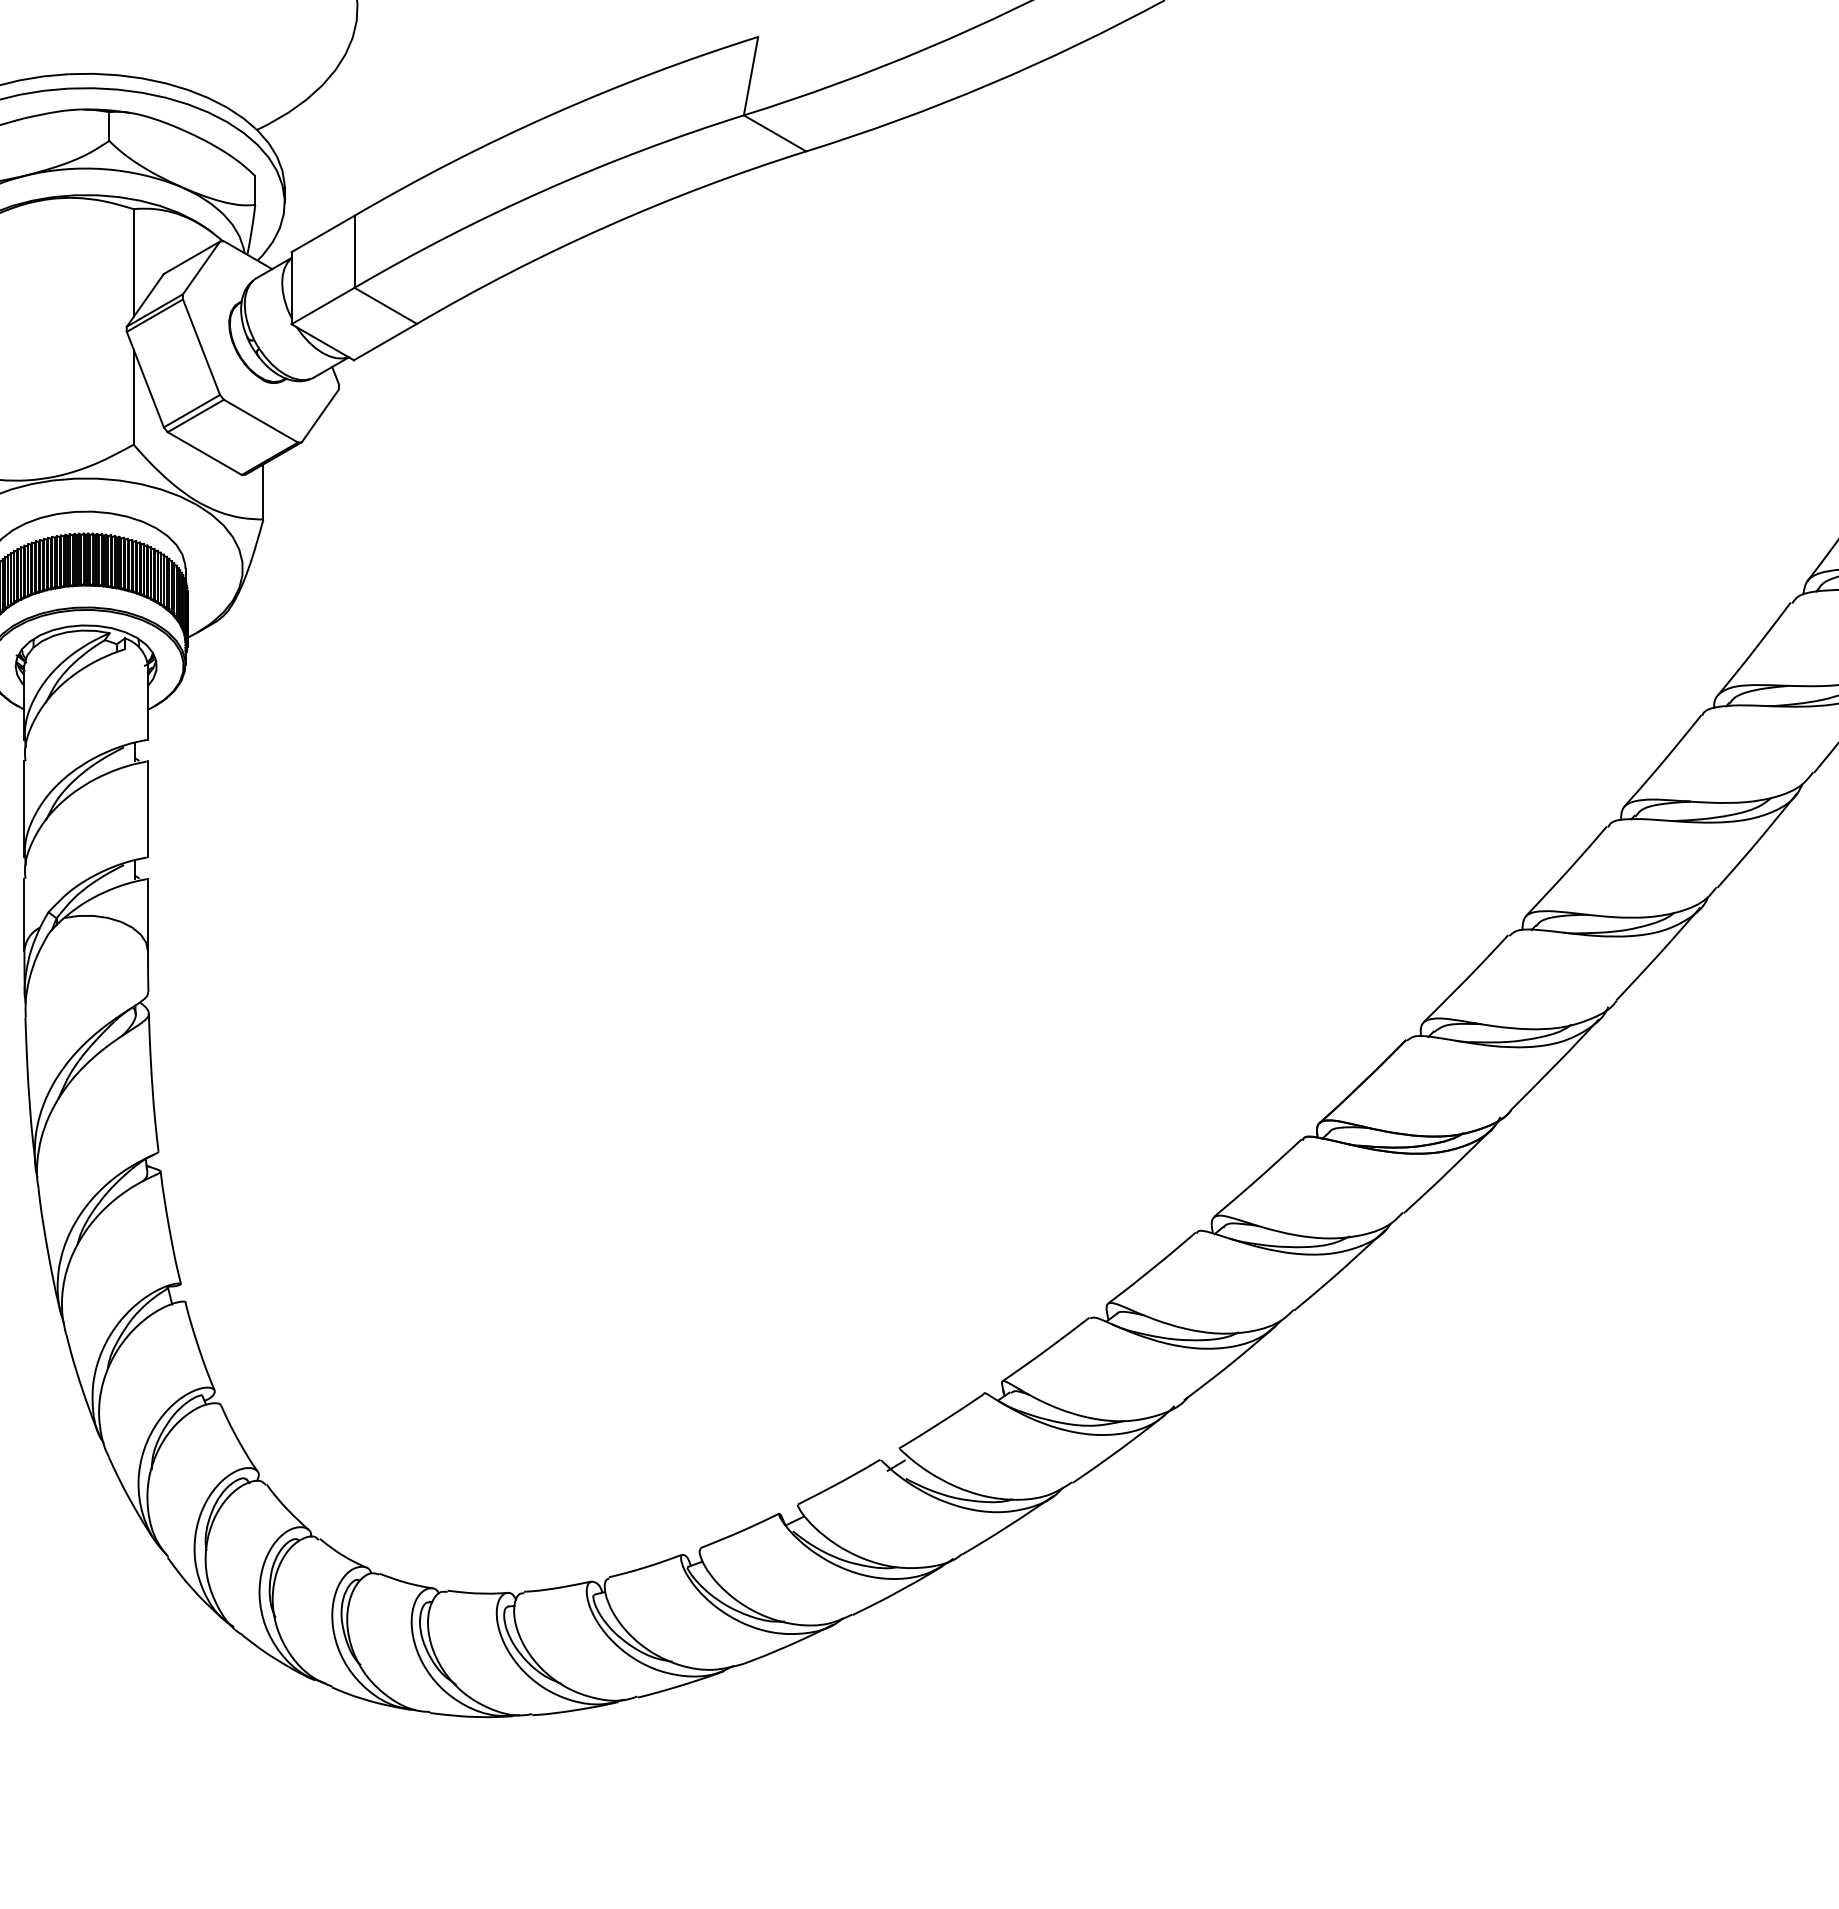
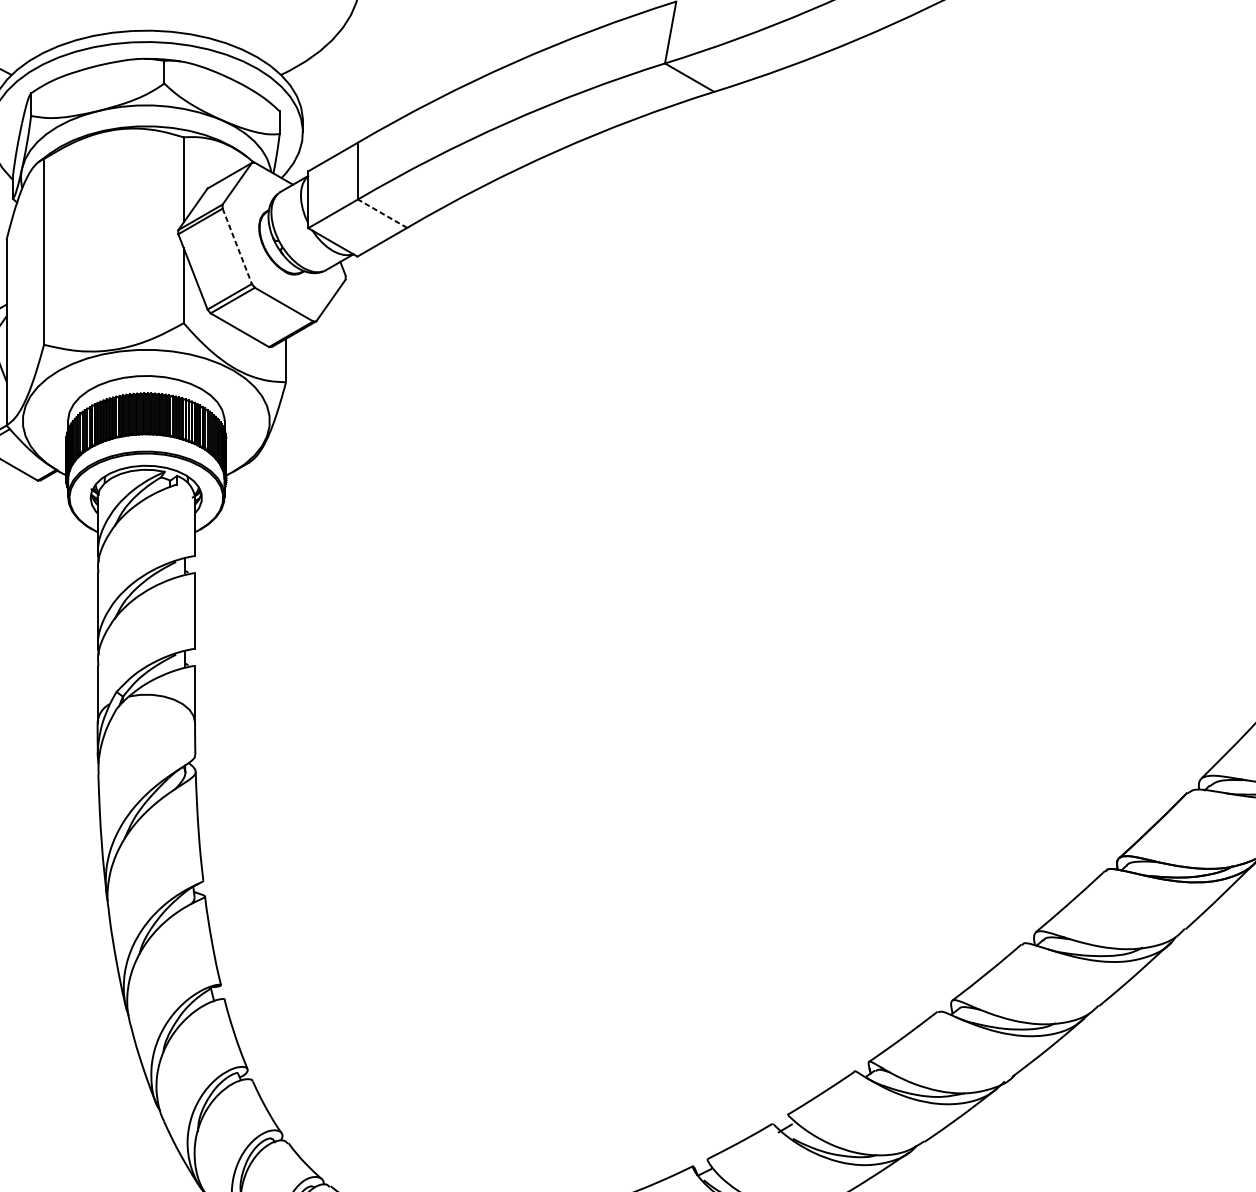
line: (385, 305) -> (382, 213), solid -> dashed
line: (201, 347) -> (237, 246), solid -> dashed

